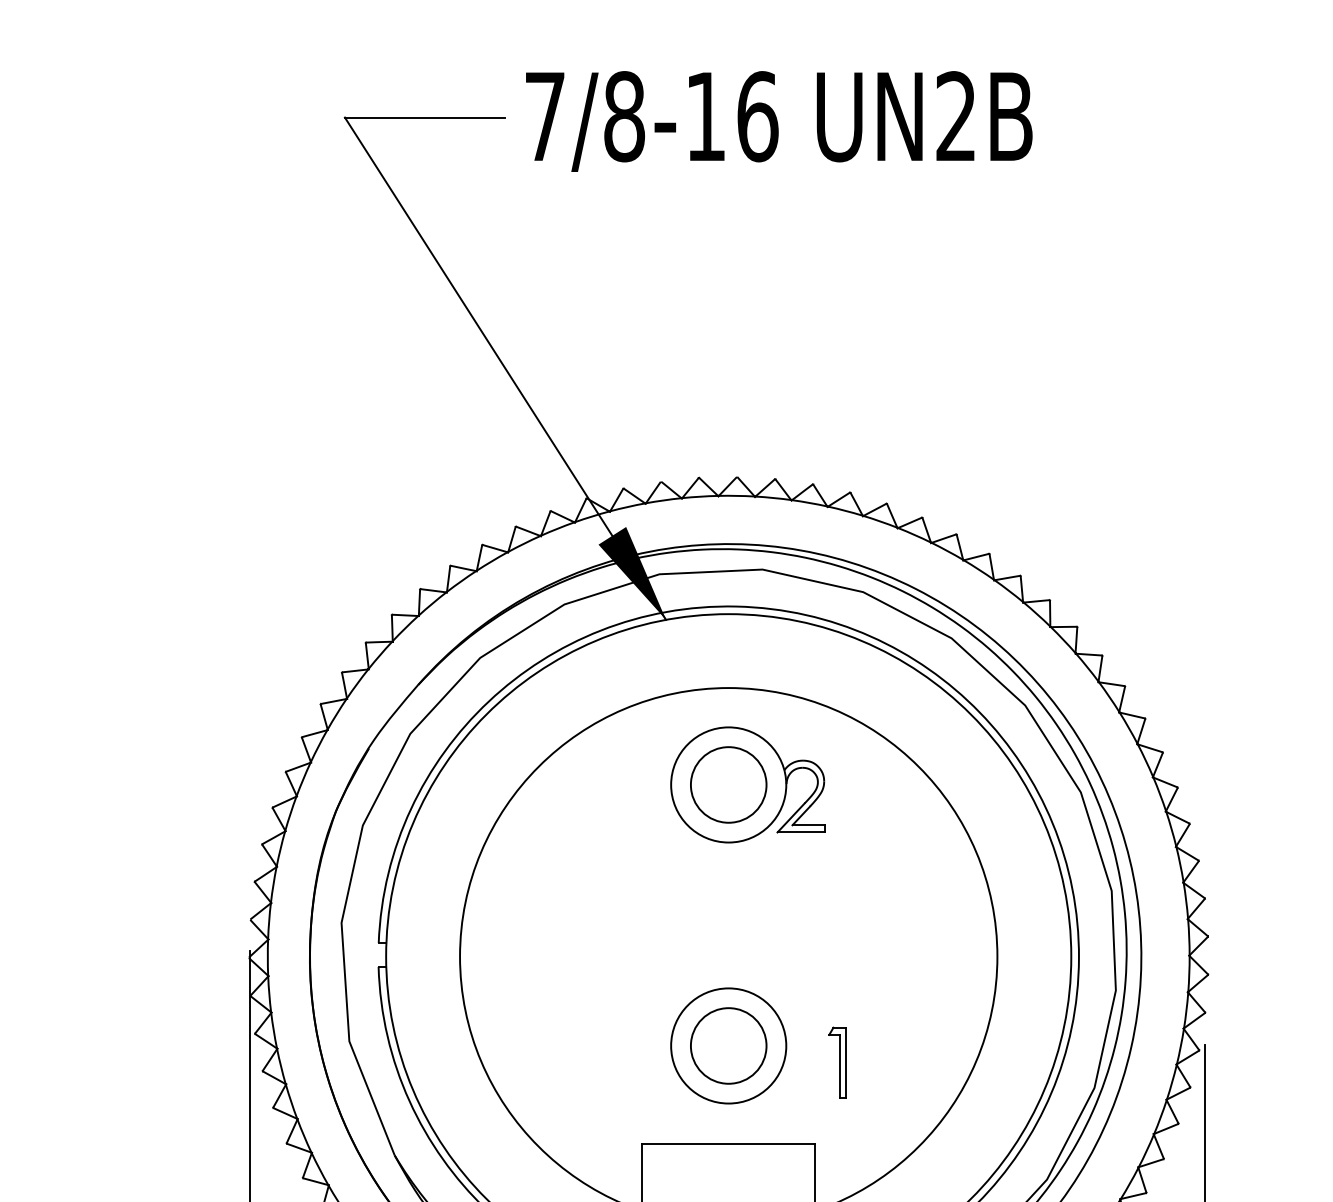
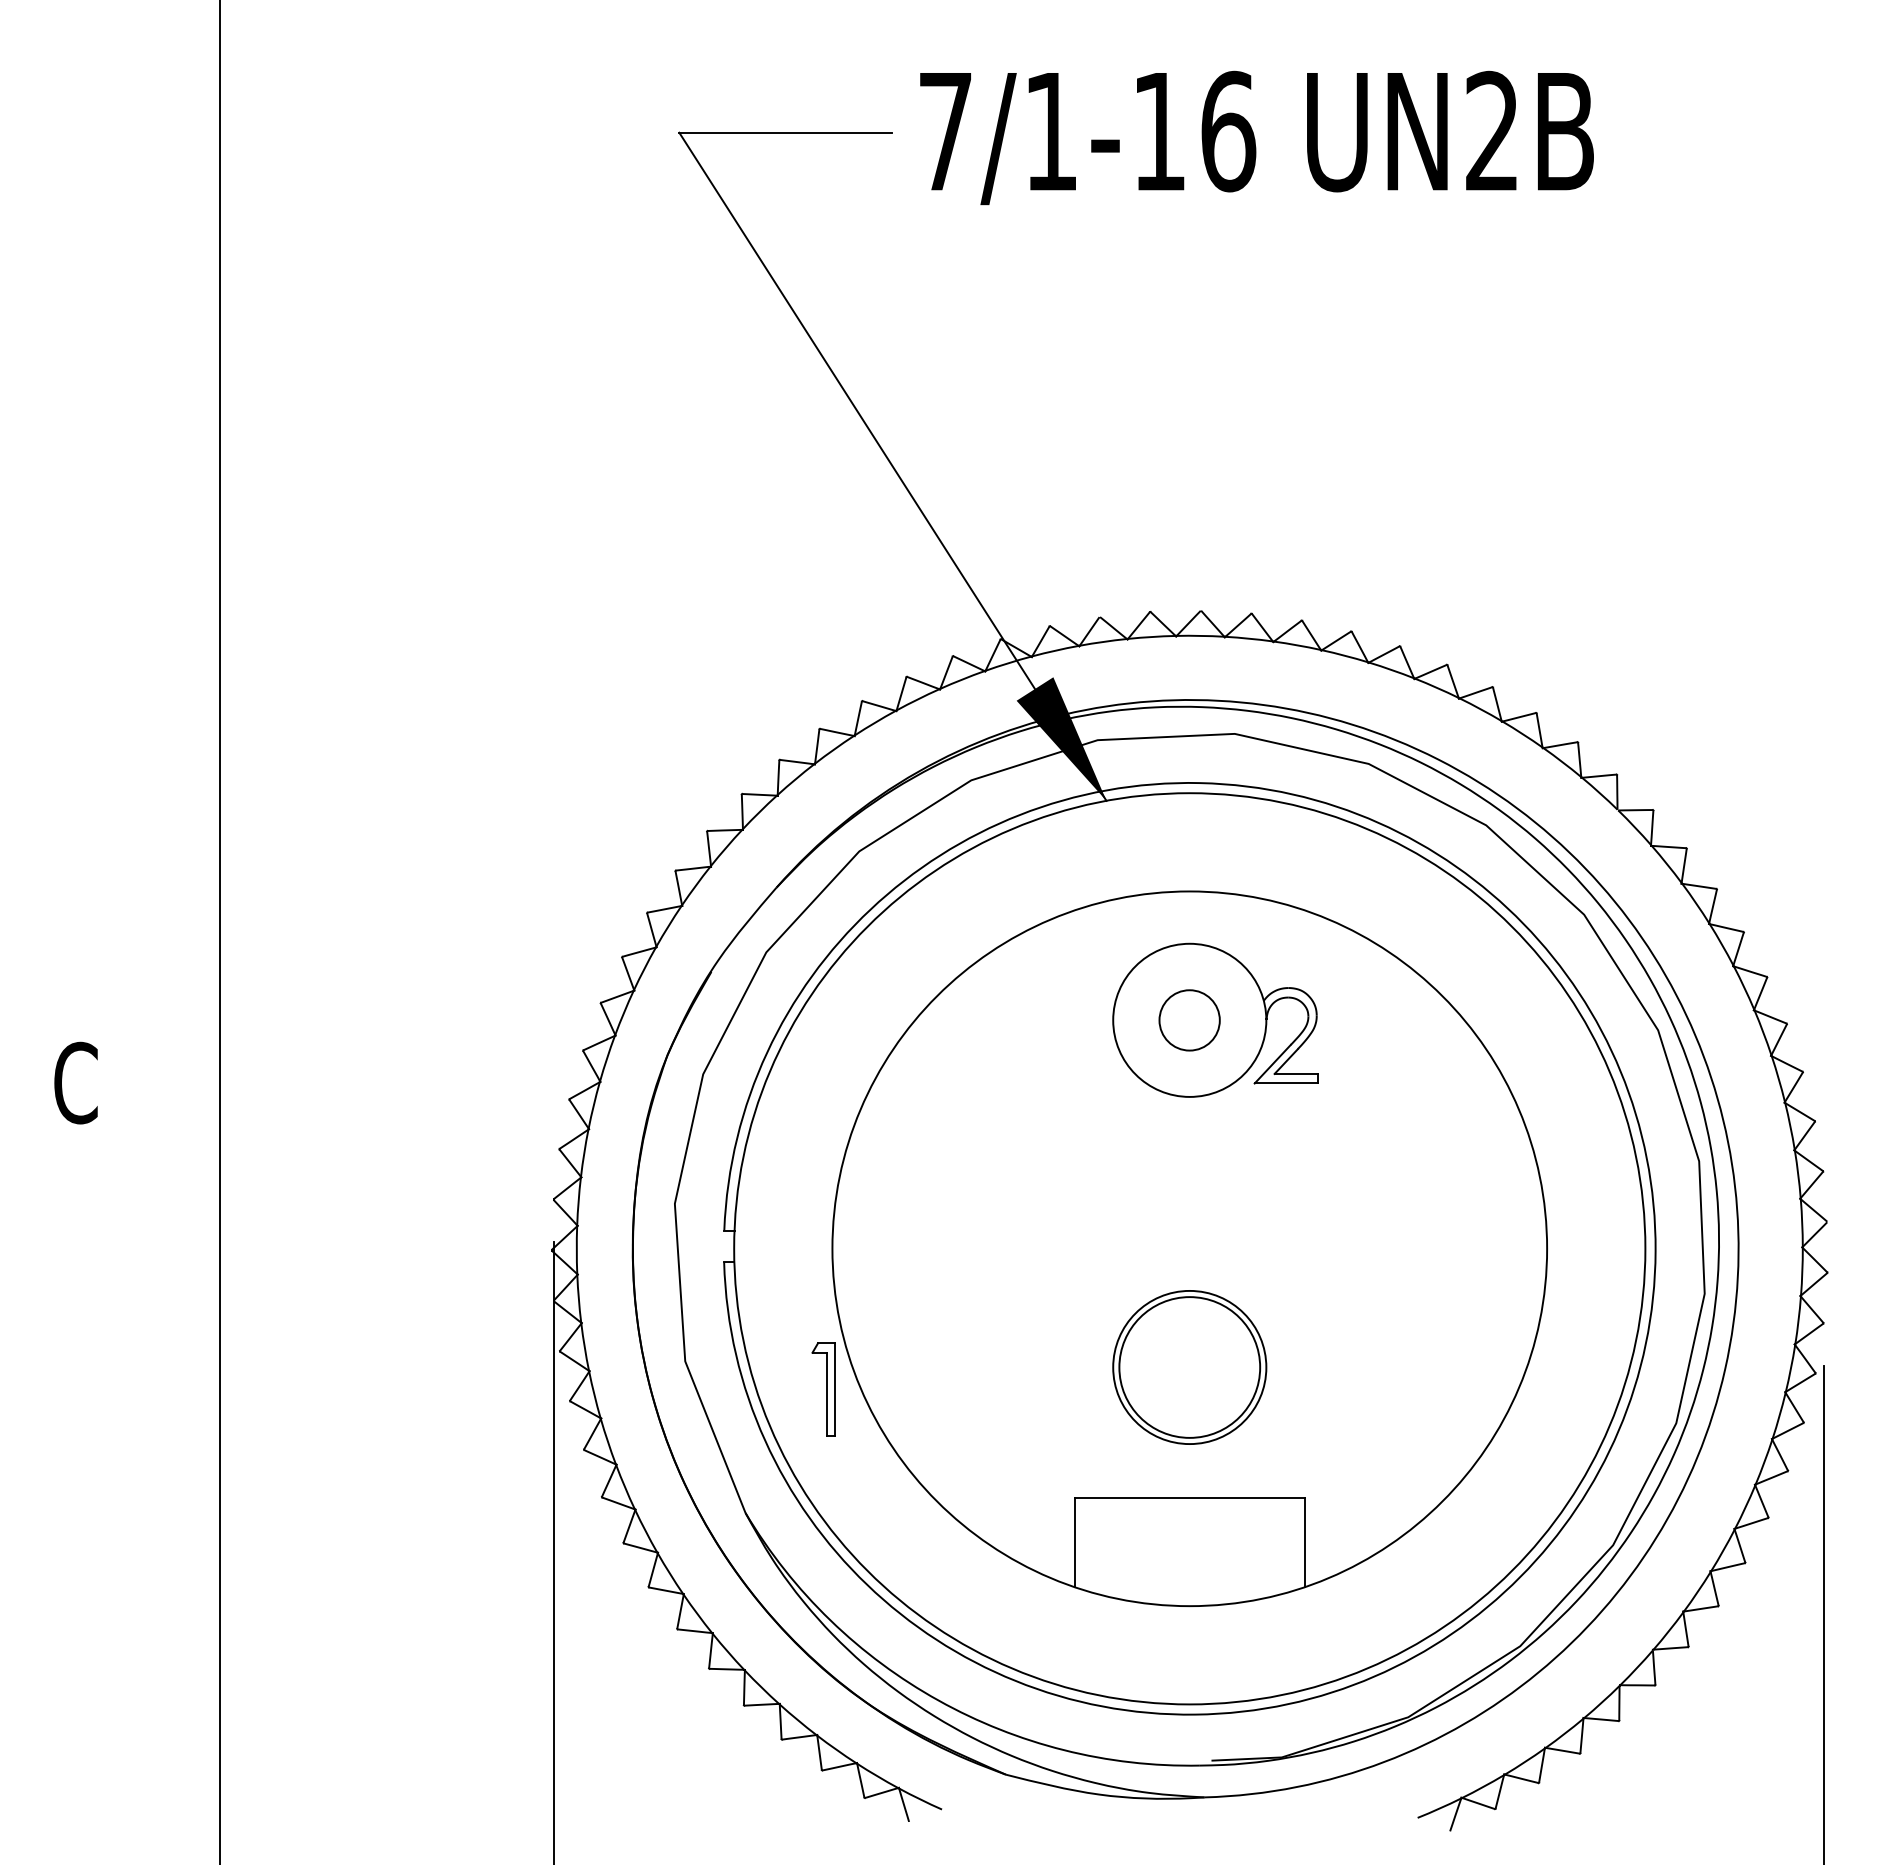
text: (624, 116) -> (1051, 131), 7/8-16 -> 7/1-16
circle: (728, 785) -> (1189, 1020), size x0.6
circle: (728, 1045) -> (1189, 1367), size x1.4
part: (837, 1062) -> (823, 1389), moved

